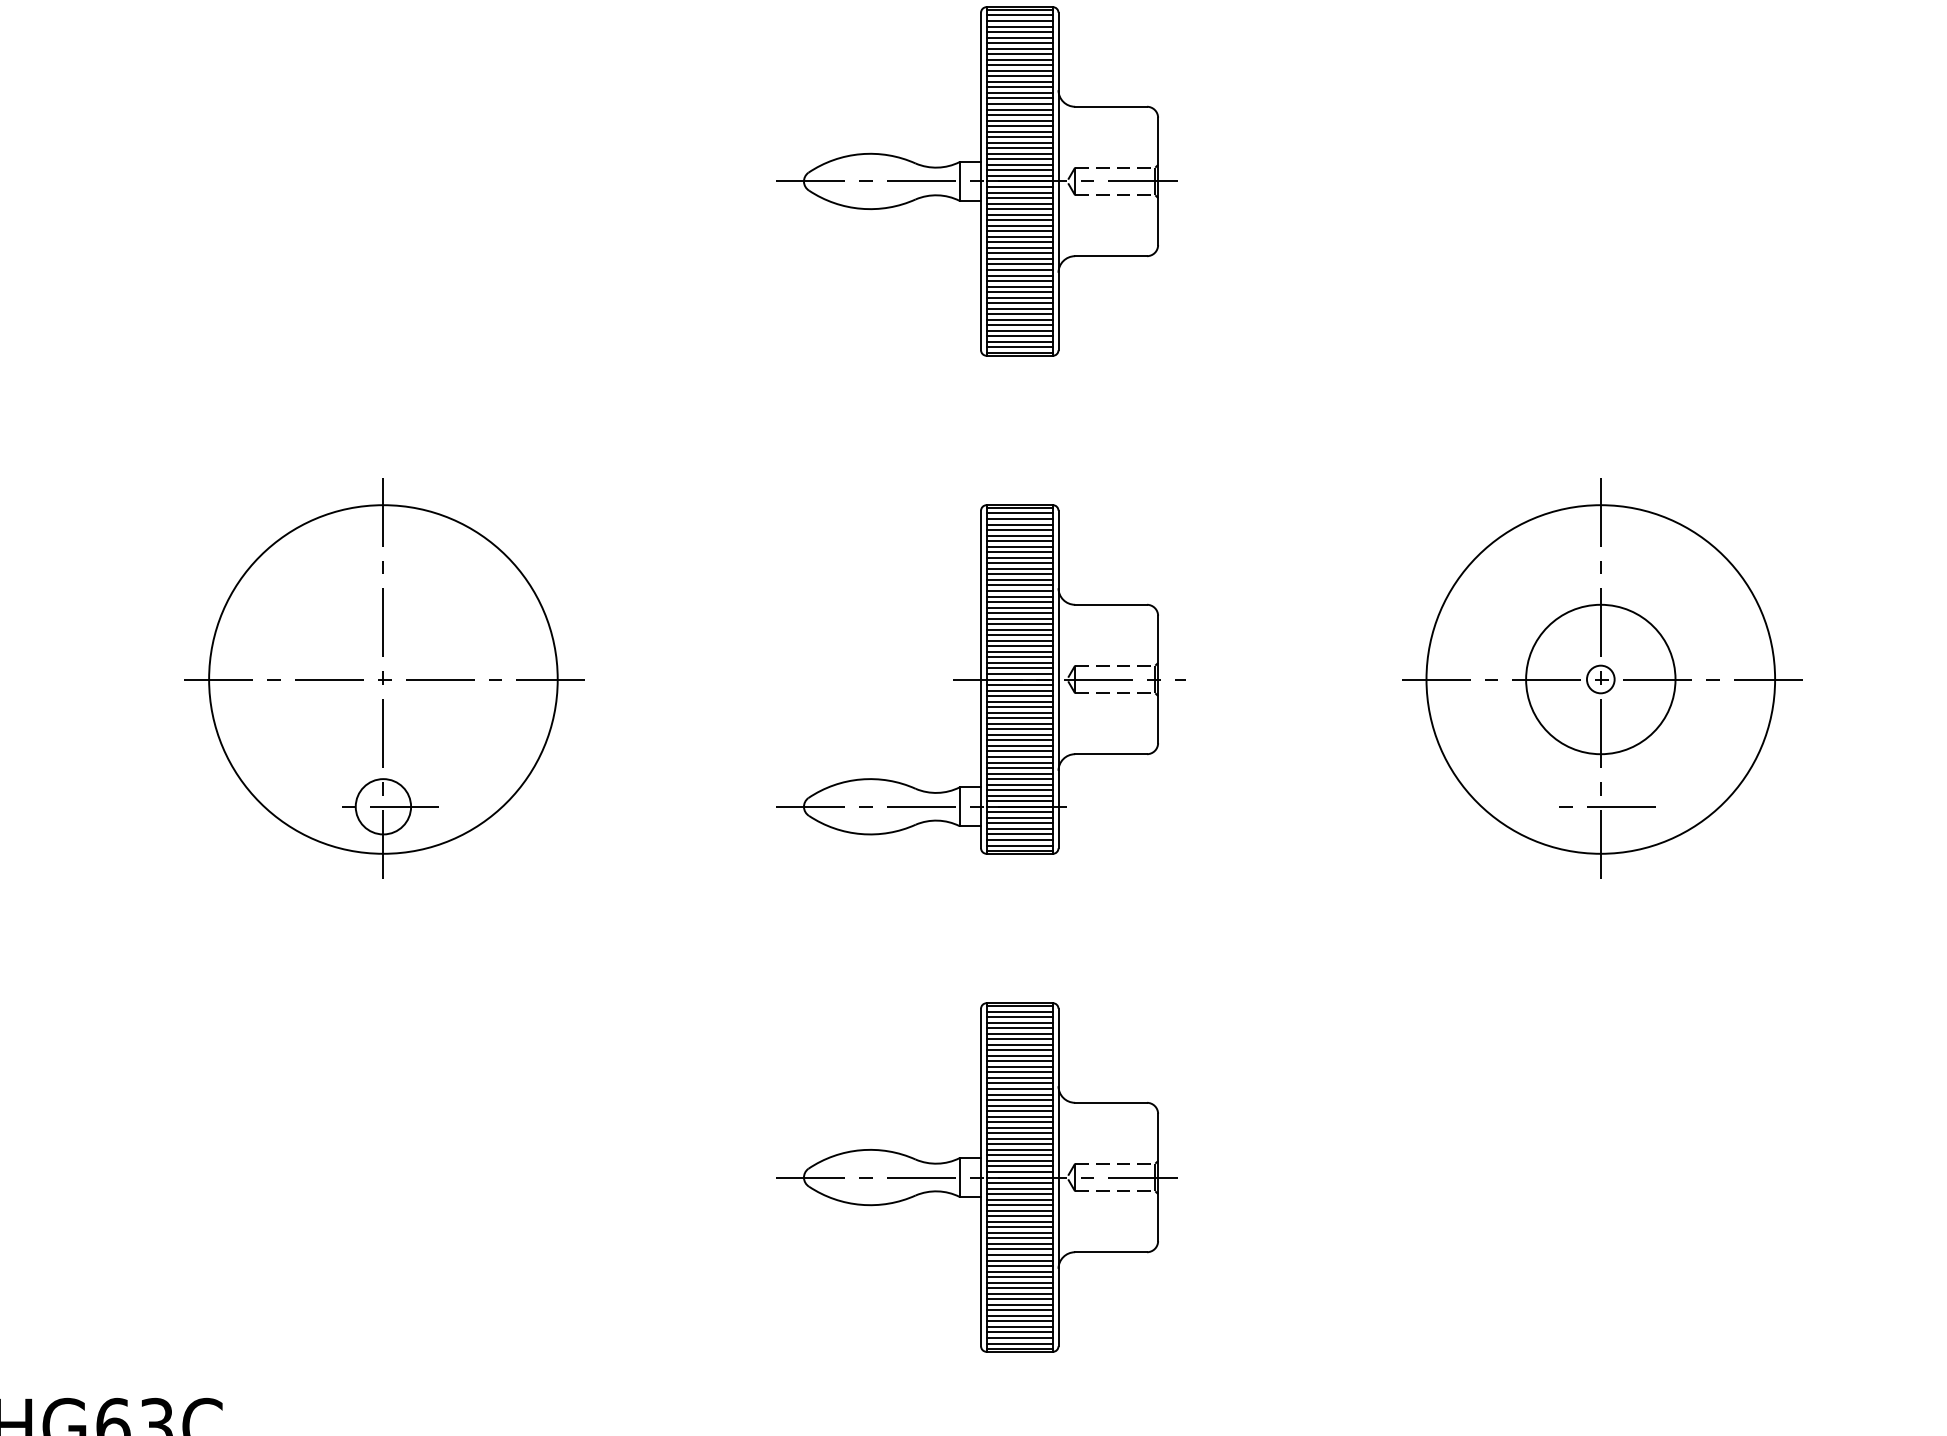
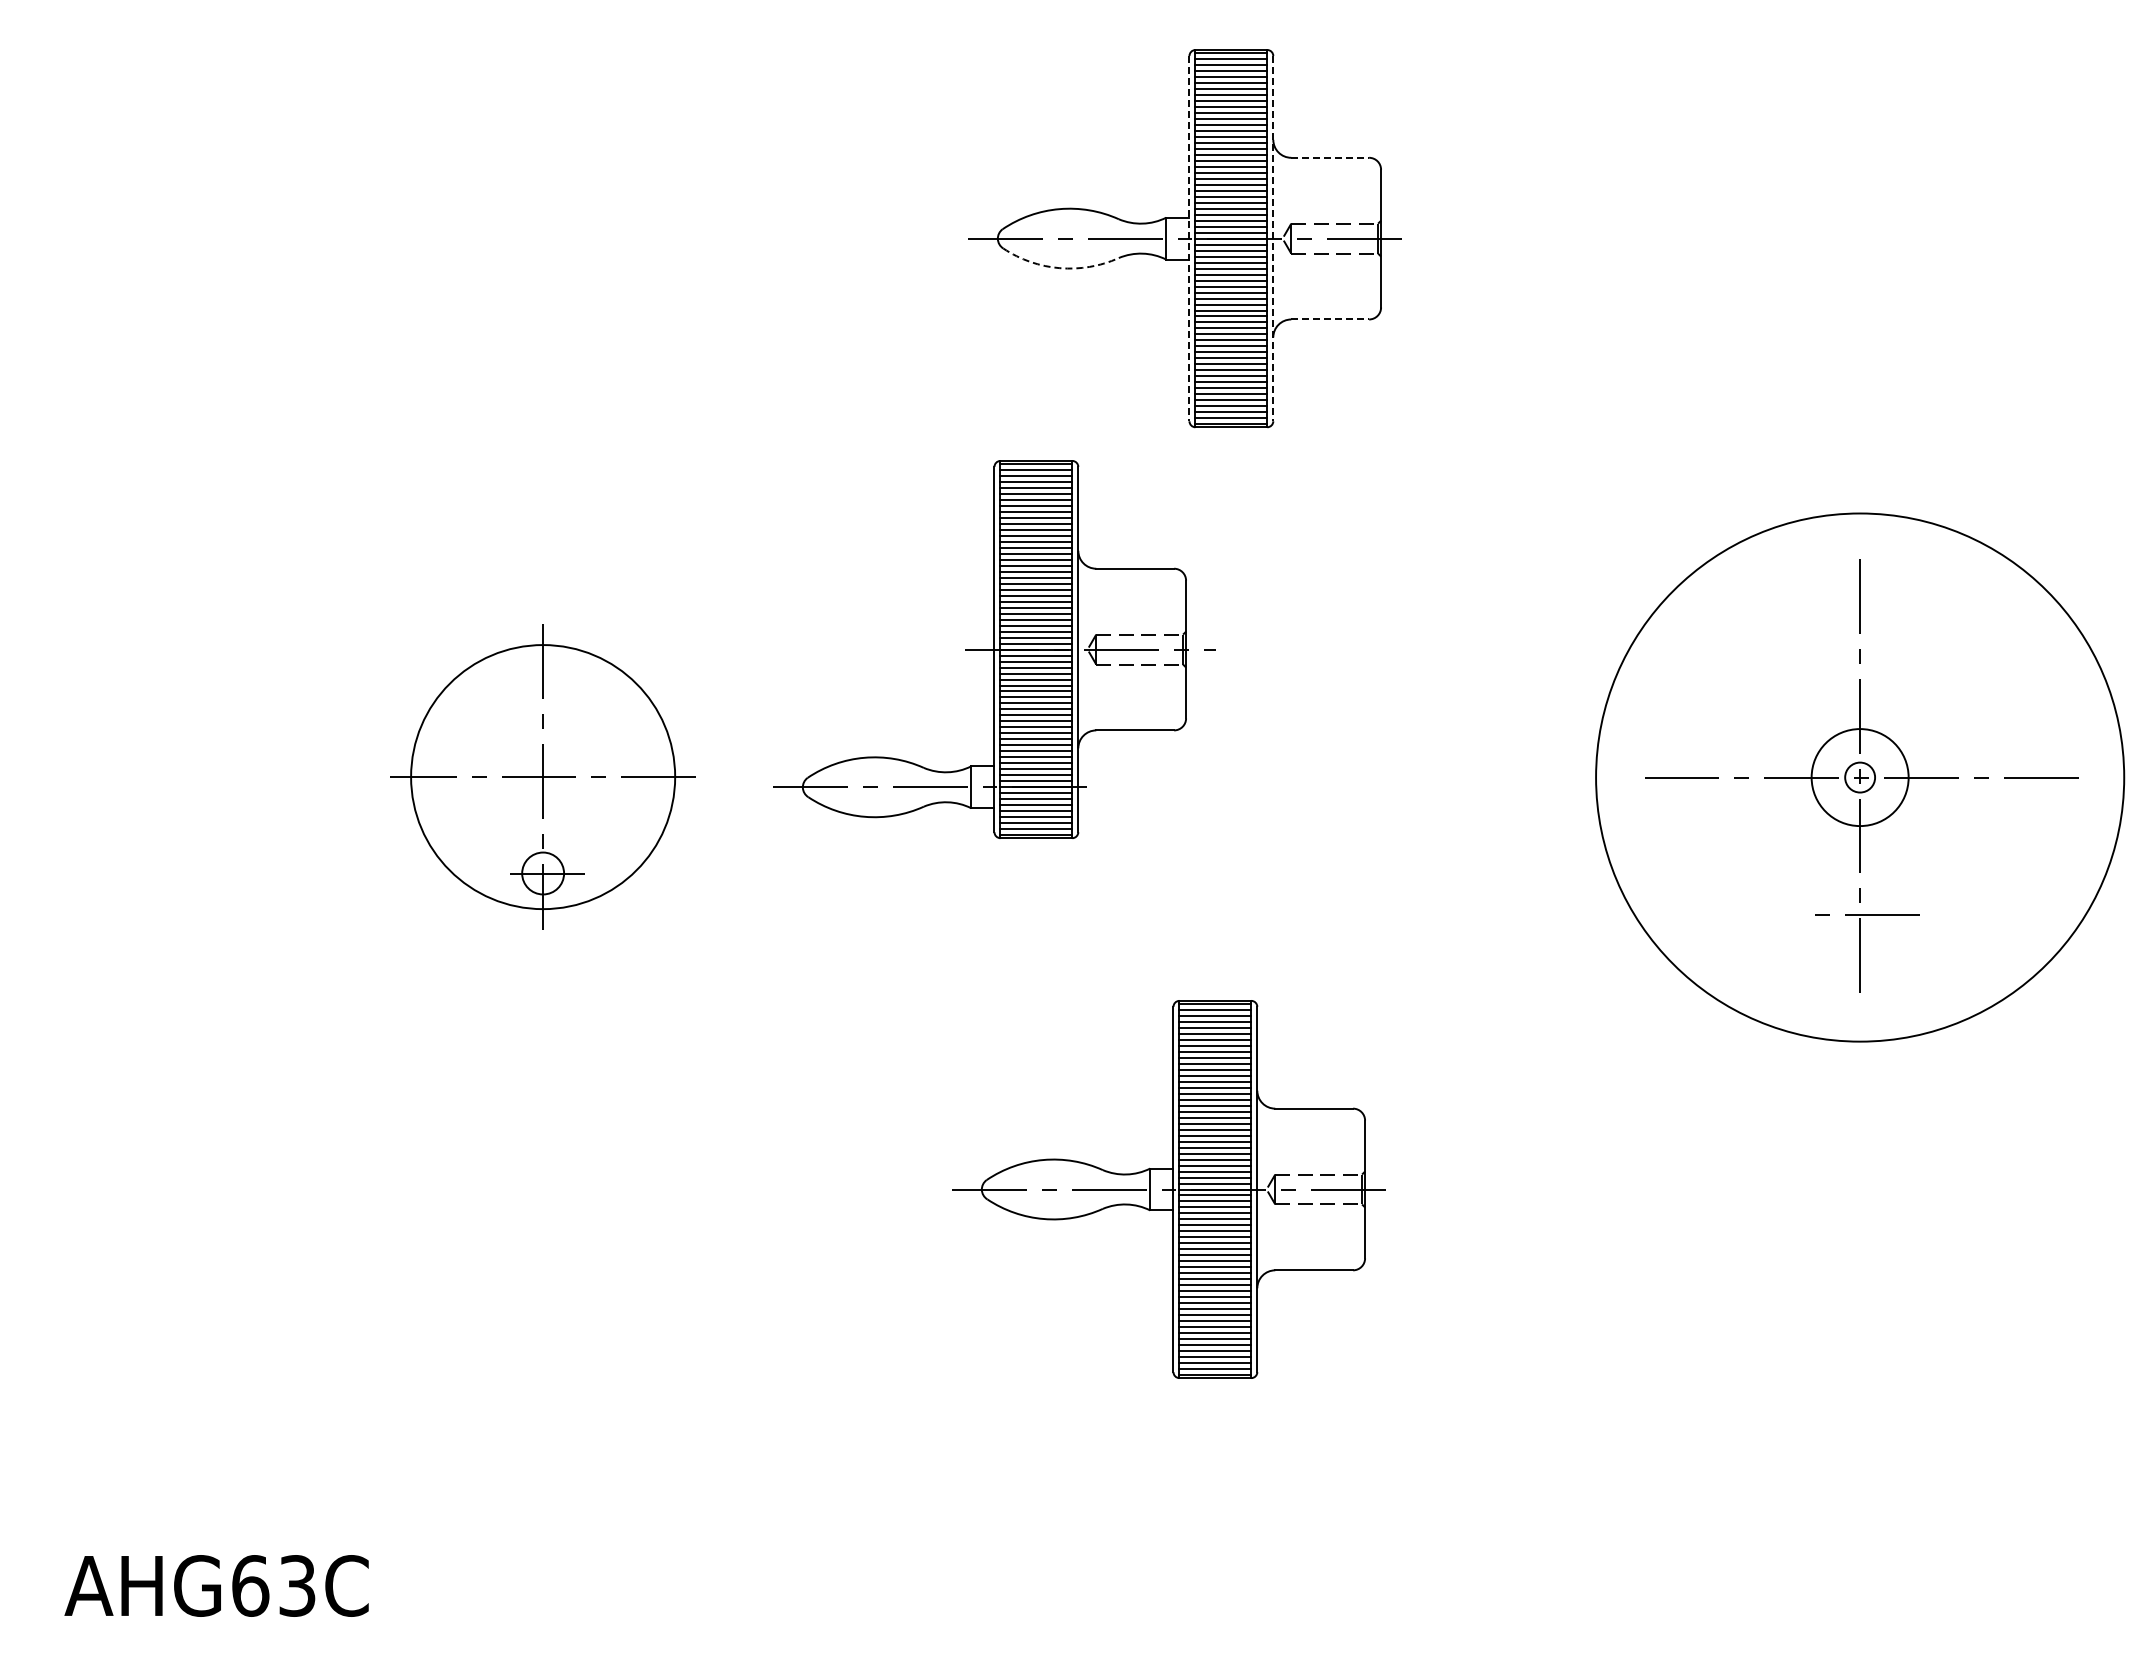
line: (1111, 106) -> (1330, 157), solid -> dashed
line: (981, 181) -> (1189, 238), solid -> dashed
line: (1058, 181) -> (1273, 238), solid -> dashed
arc: (860, 209) -> (1059, 268), solid -> dashed
line: (1111, 256) -> (1330, 319), solid -> dashed
part: (384, 677) -> (543, 775), size x0.7
part: (981, 679) -> (994, 649), moved
circle: (1600, 679) -> (1859, 777), size x0.6
circle: (1600, 679) -> (1859, 777), size x1.4
part: (976, 1177) -> (1168, 1189), moved

